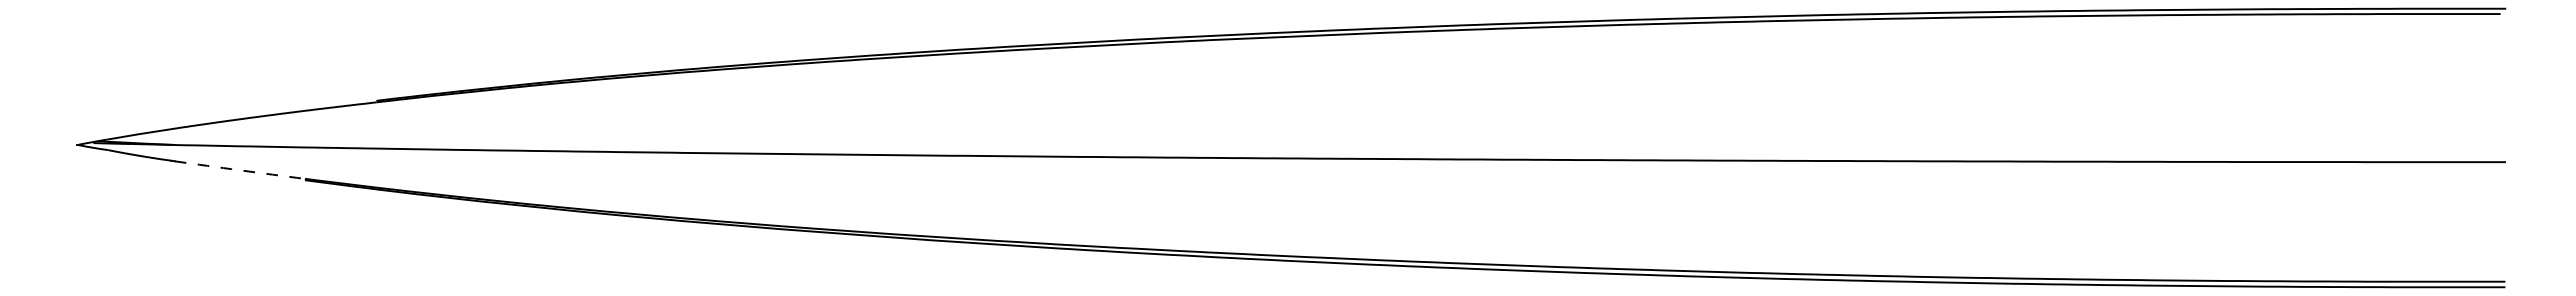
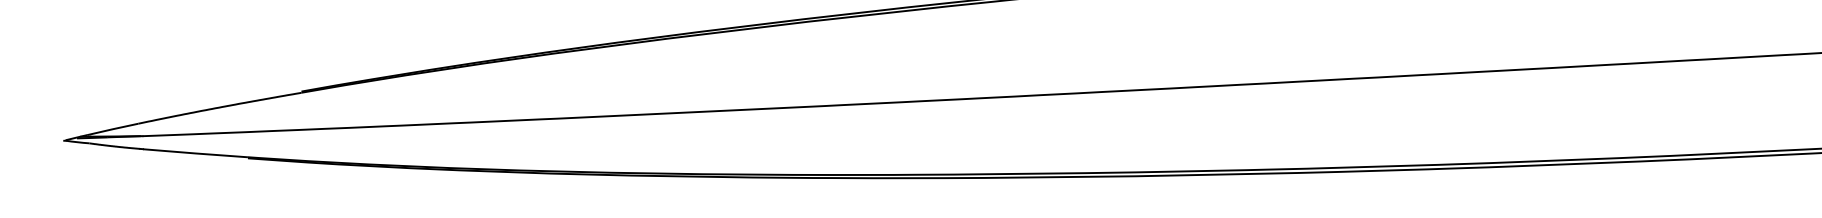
arc: (239, 170) -> (195, 153), dashed -> solid

